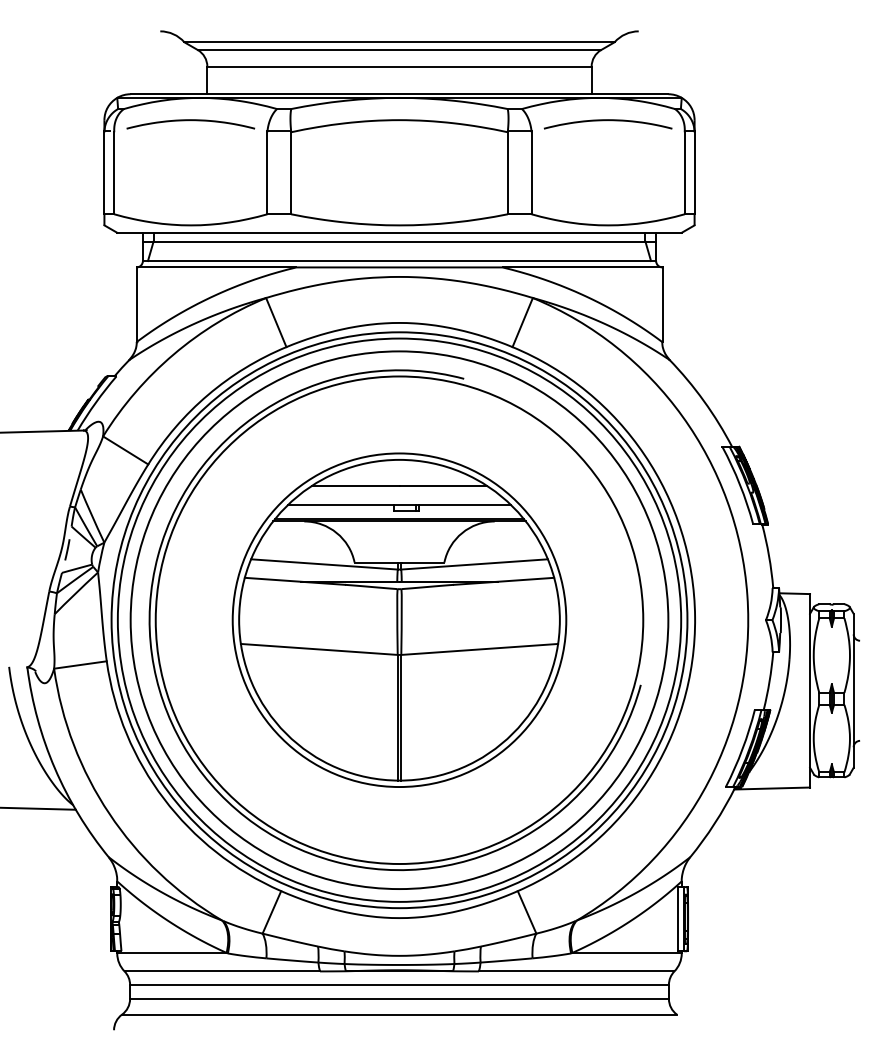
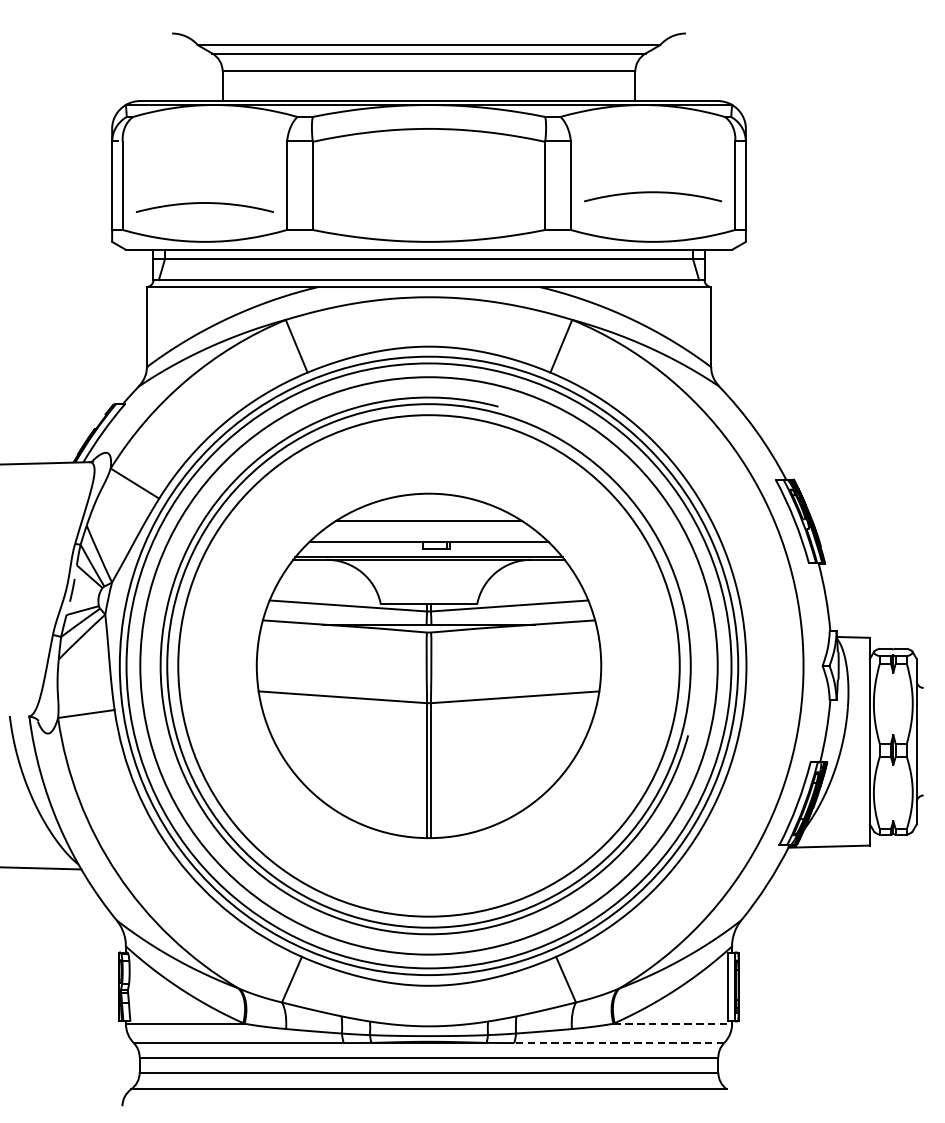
curve: (190, 121) -> (204, 204), moved
curve: (607, 121) -> (652, 193), moved
circle: (399, 620) -> (429, 666), size x1.4
line: (626, 953) -> (672, 1023), solid -> dashed
line: (576, 971) -> (619, 1043), solid -> dashed

